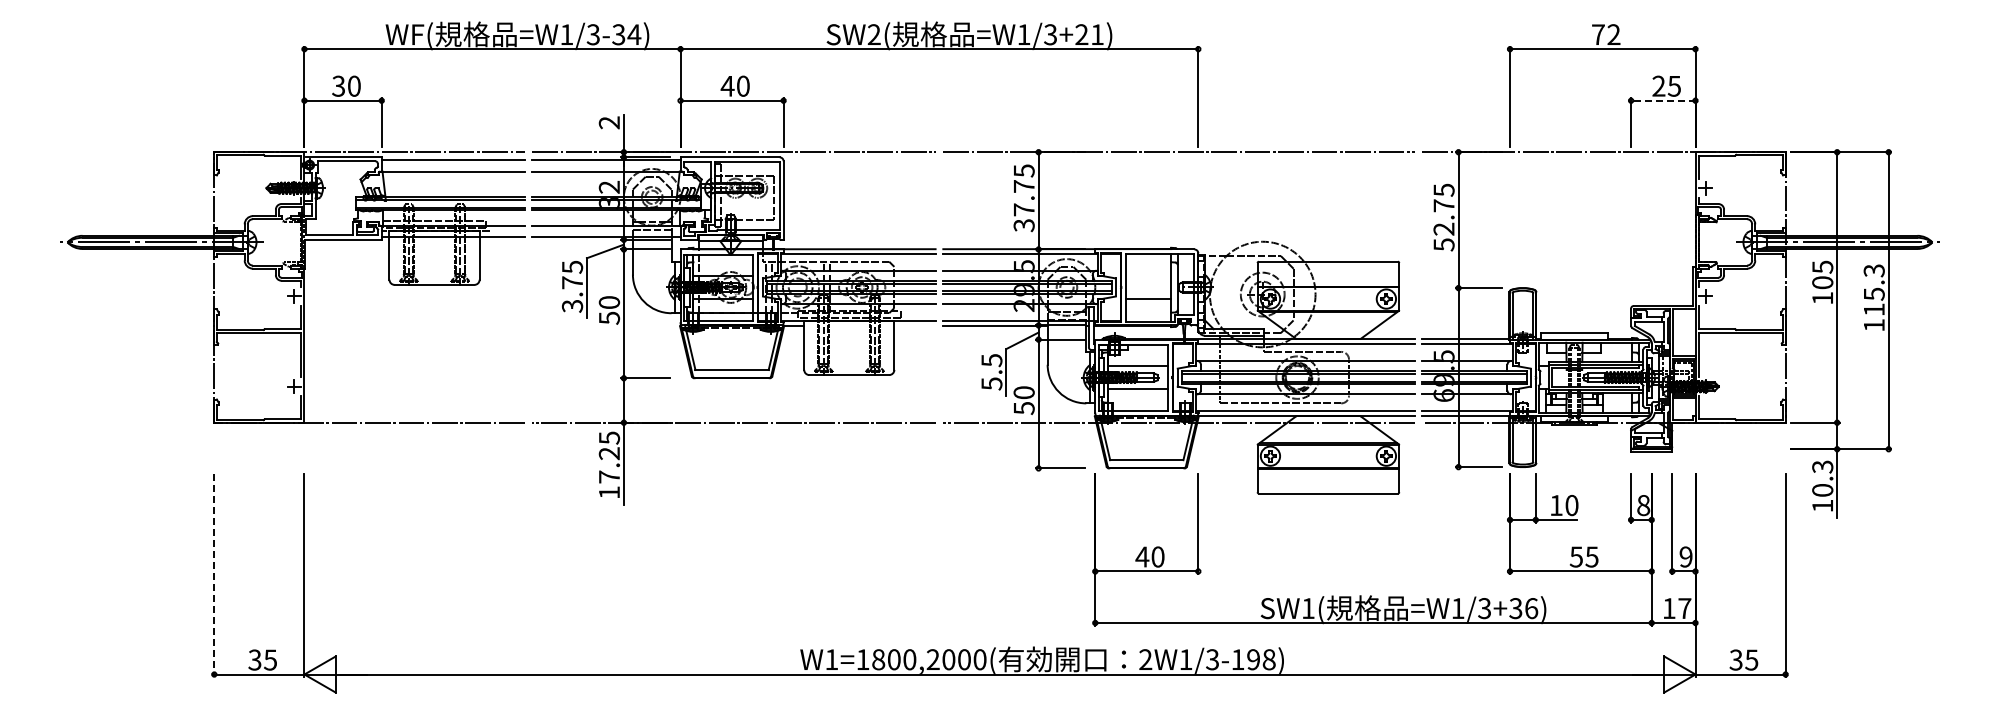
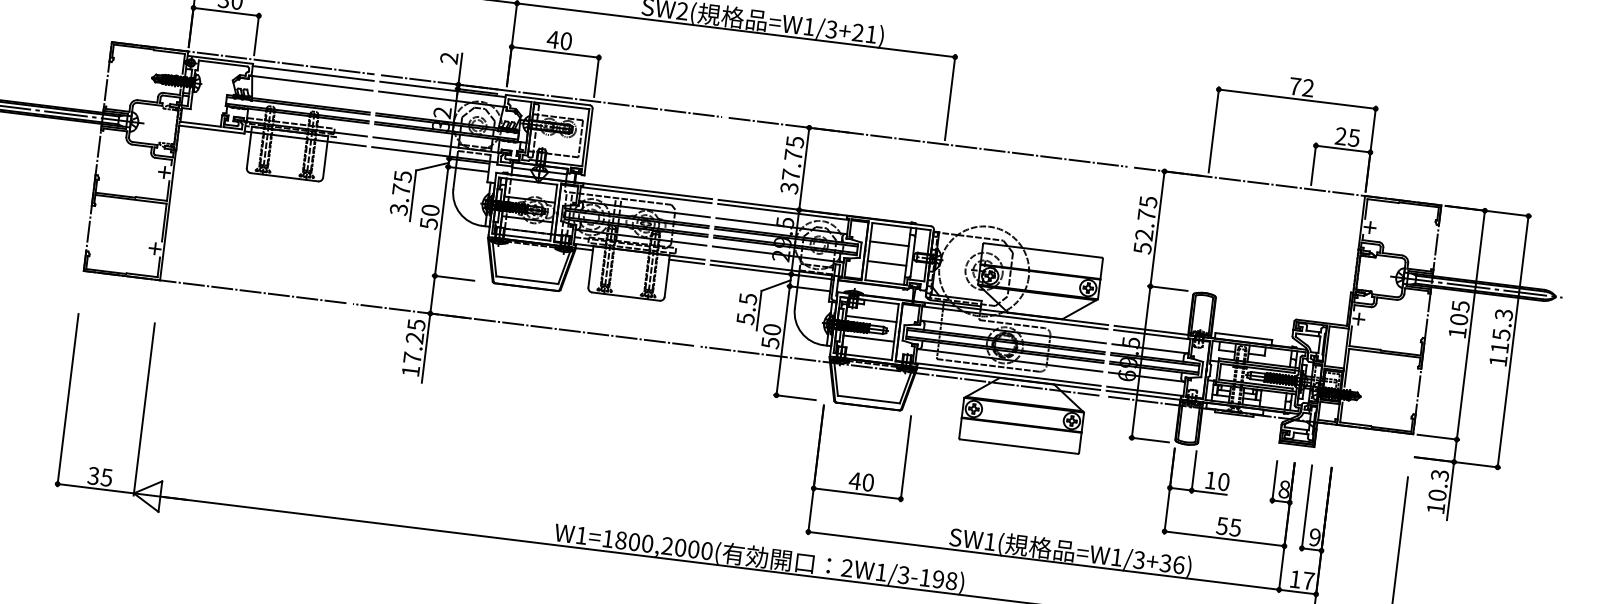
line: (1662, 100) -> (1342, 148), dashed -> solid
line: (1148, 275) -> (889, 243), added
line: (914, 325) -> (686, 261), added
line: (214, 575) -> (68, 400), dashed -> solid

